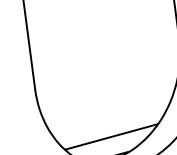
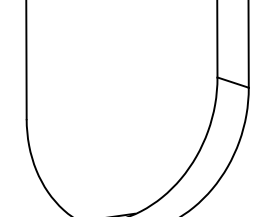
line: (111, 136) -> (115, 191), removed

